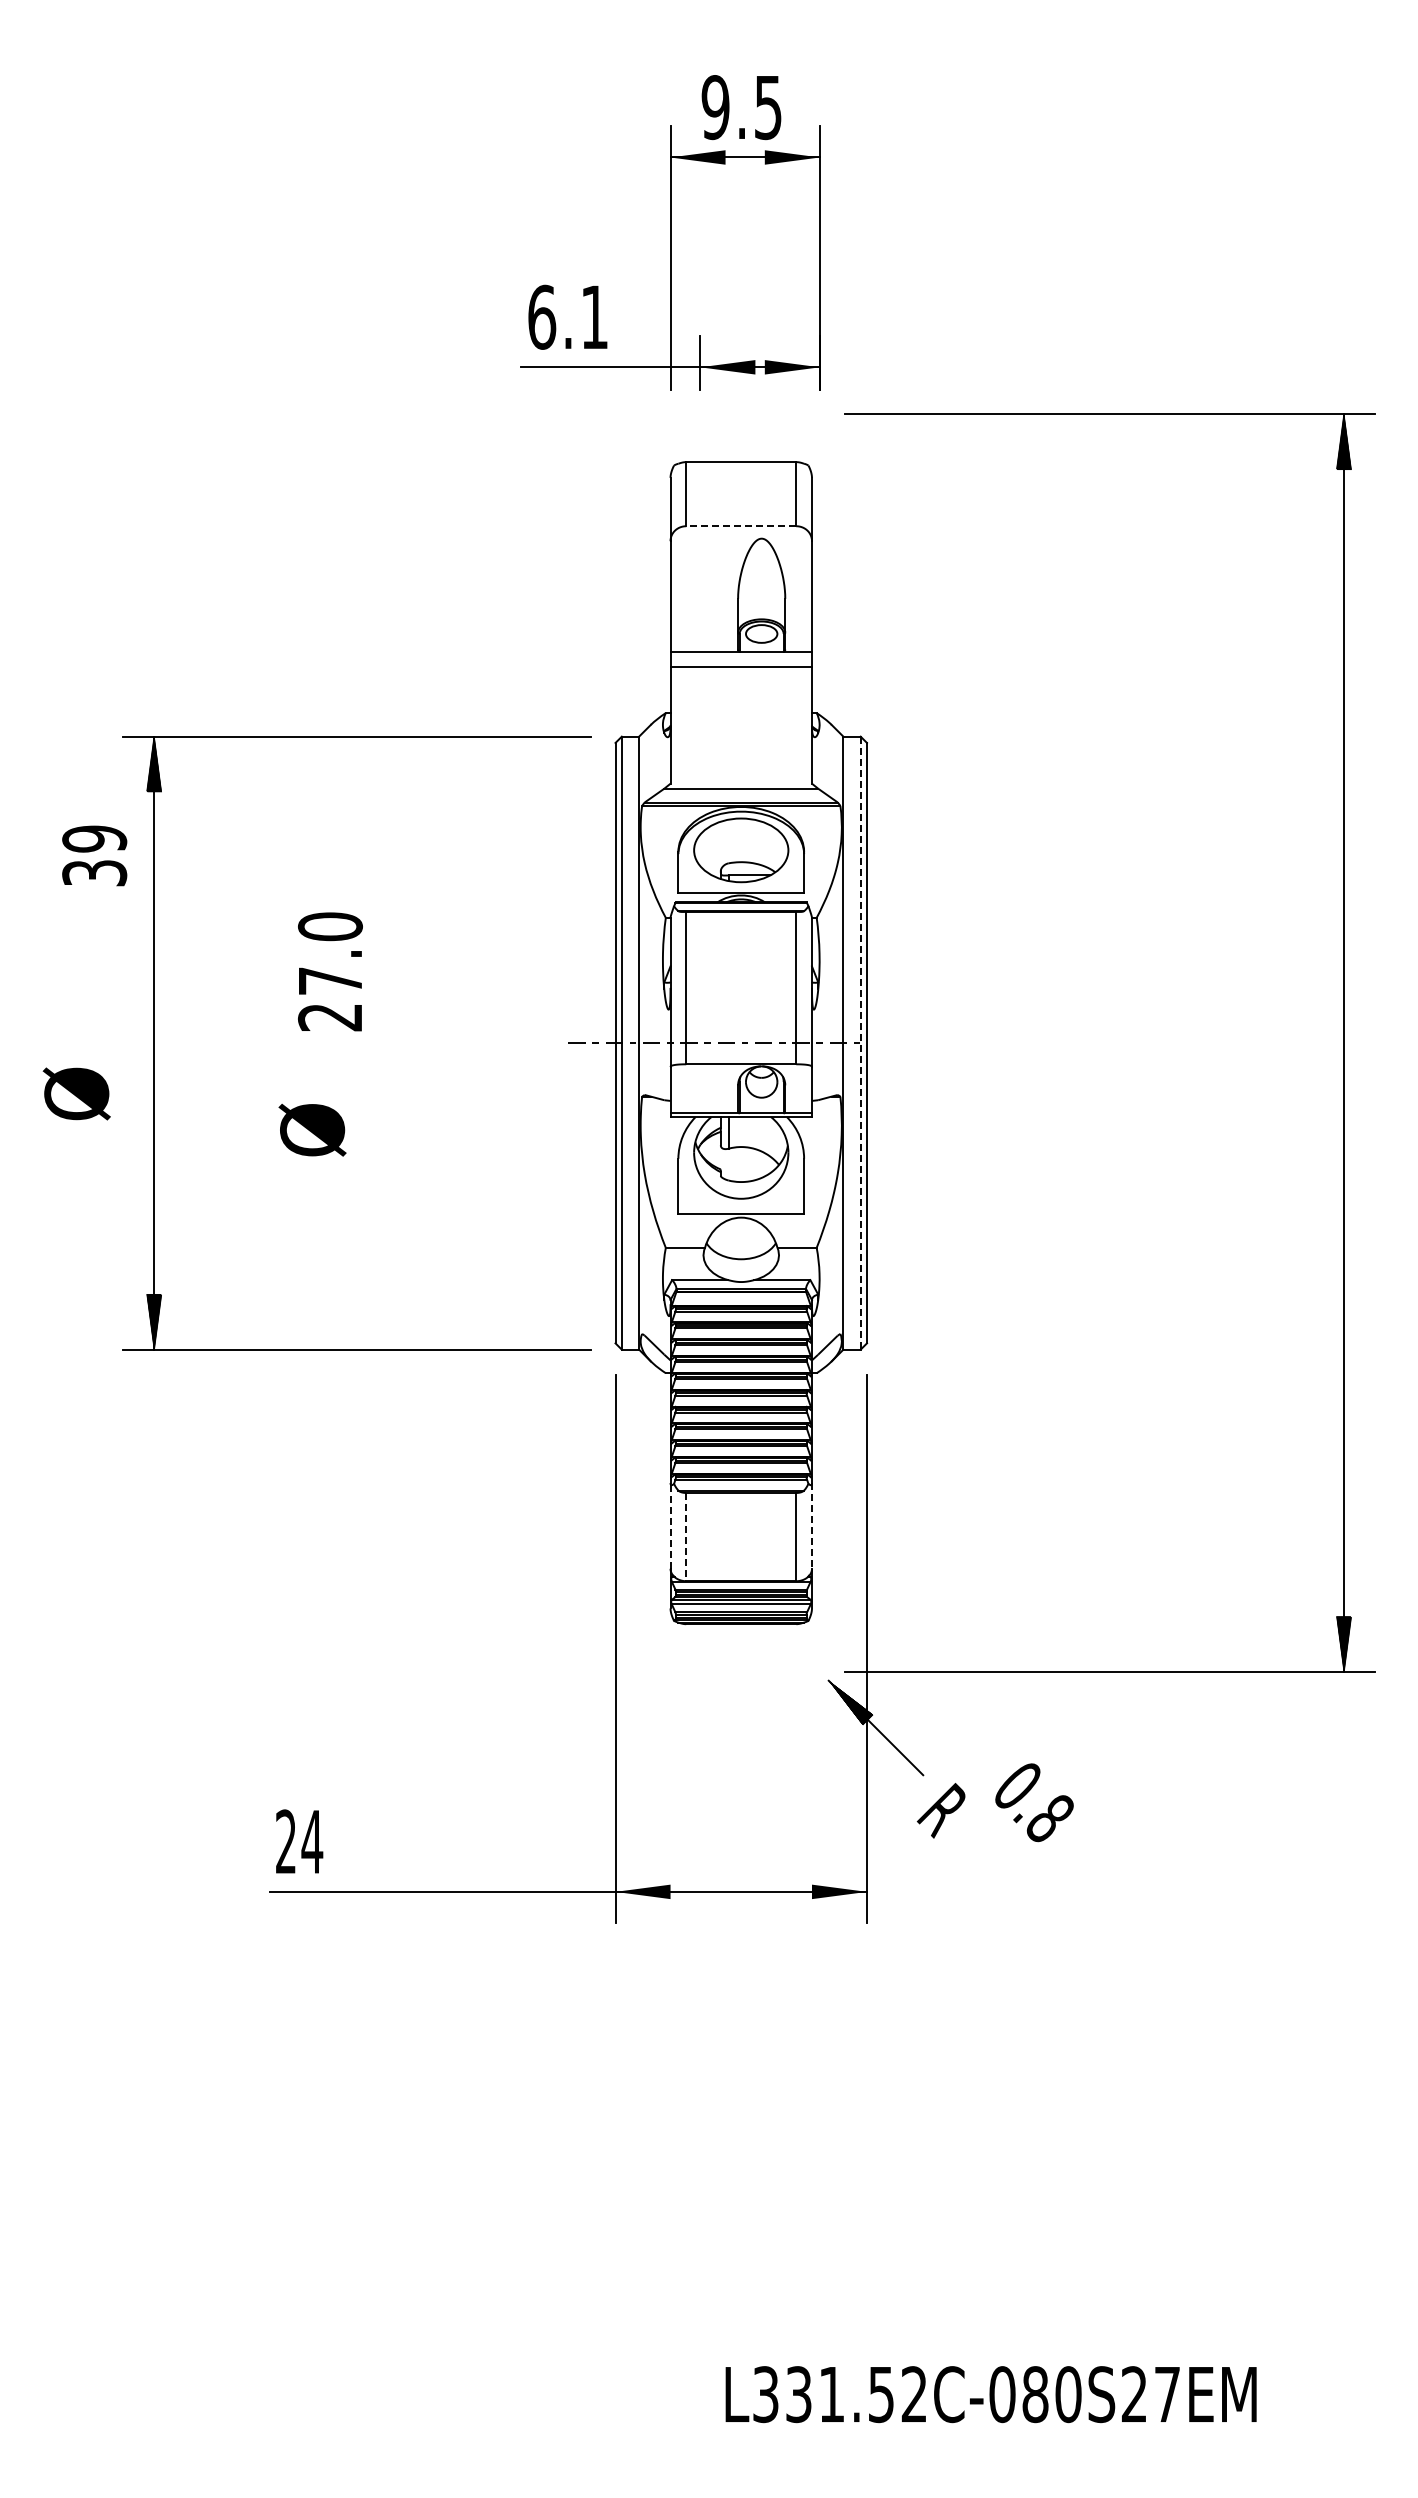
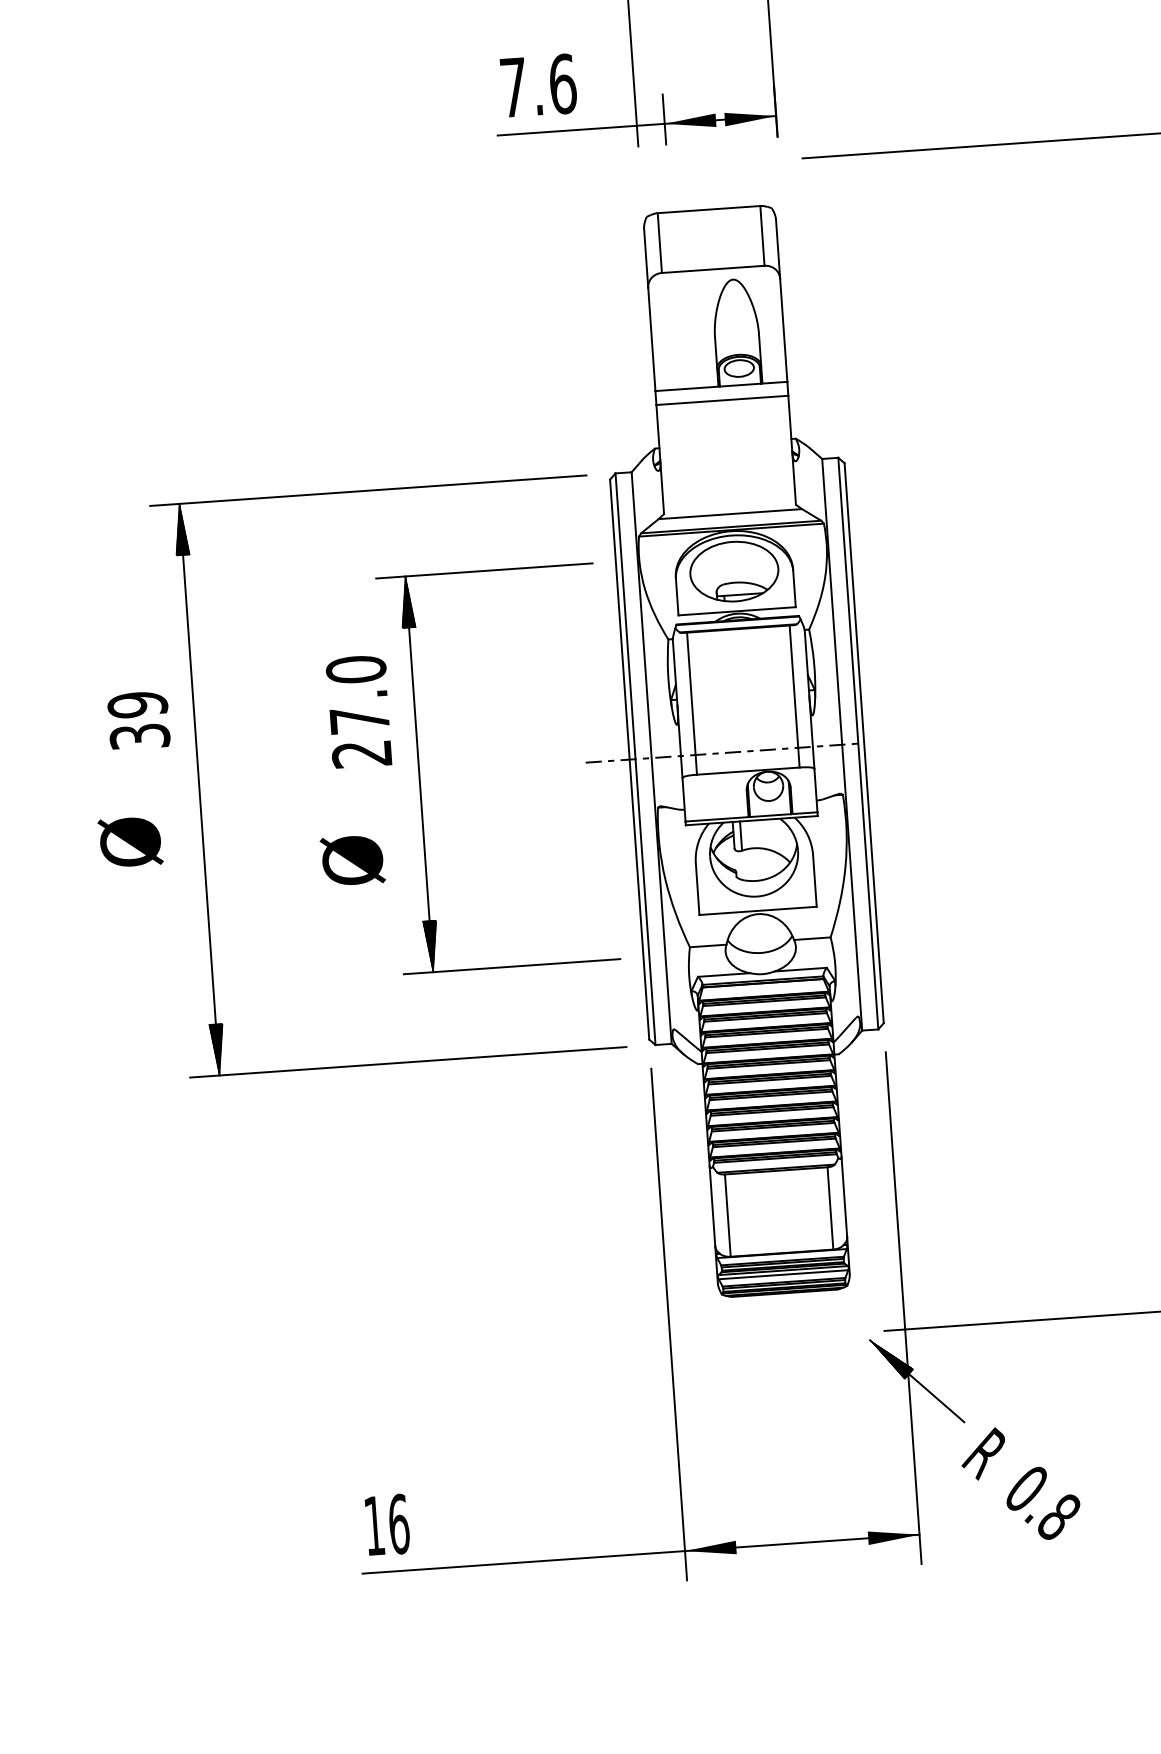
text: (568, 316) -> (538, 85), 6.1 -> 7.6
line: (740, 526) -> (712, 269), dashed -> solid
text: (94, 855) -> (138, 720), moved
part: (390, 1042) -> (419, 773), added
line: (860, 1043) -> (858, 743), dashed -> solid
line: (670, 1525) -> (712, 1205), dashed -> solid
line: (811, 1525) -> (843, 1196), dashed -> solid
line: (686, 1537) -> (728, 1215), dashed -> solid
text: (1034, 1802) -> (1043, 1503), moved
text: (299, 1841) -> (387, 1524), 24 -> 16

